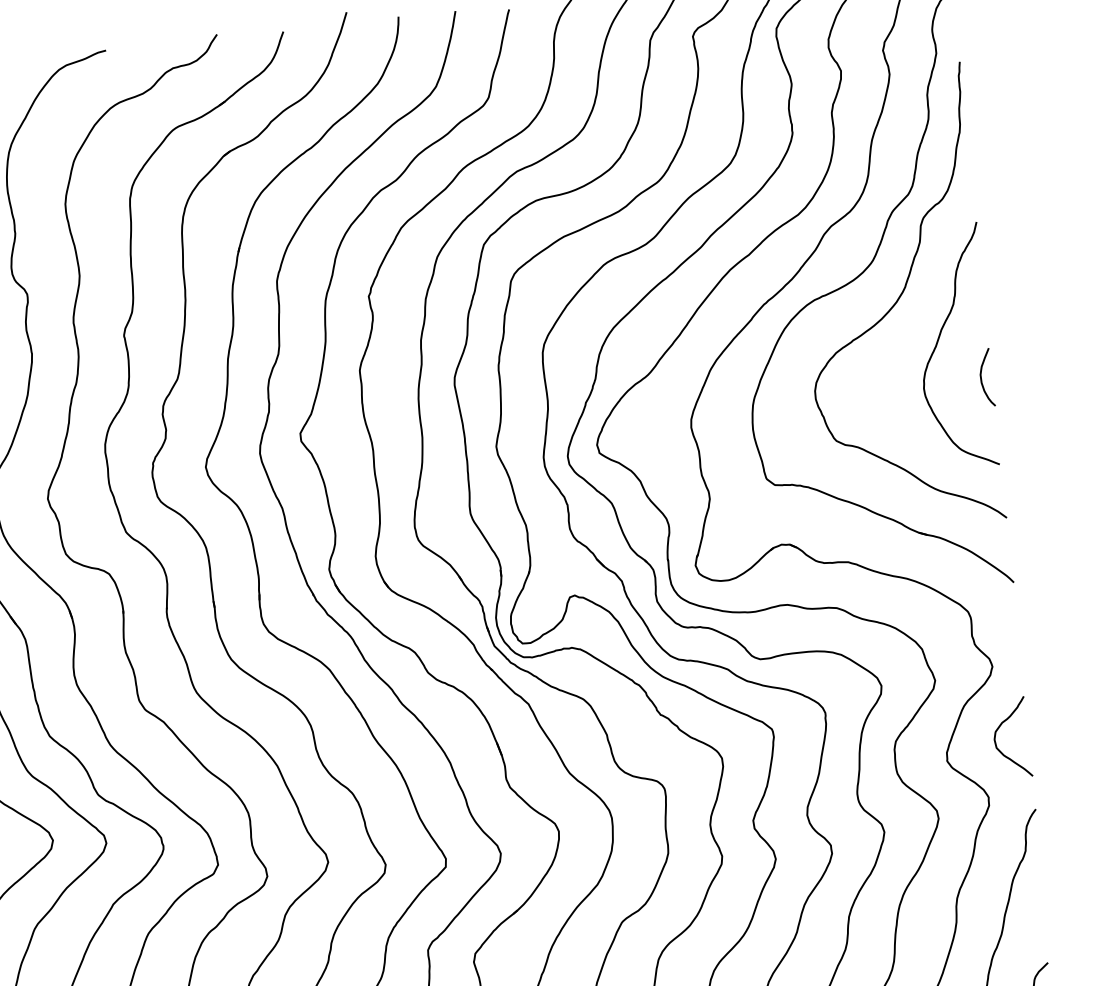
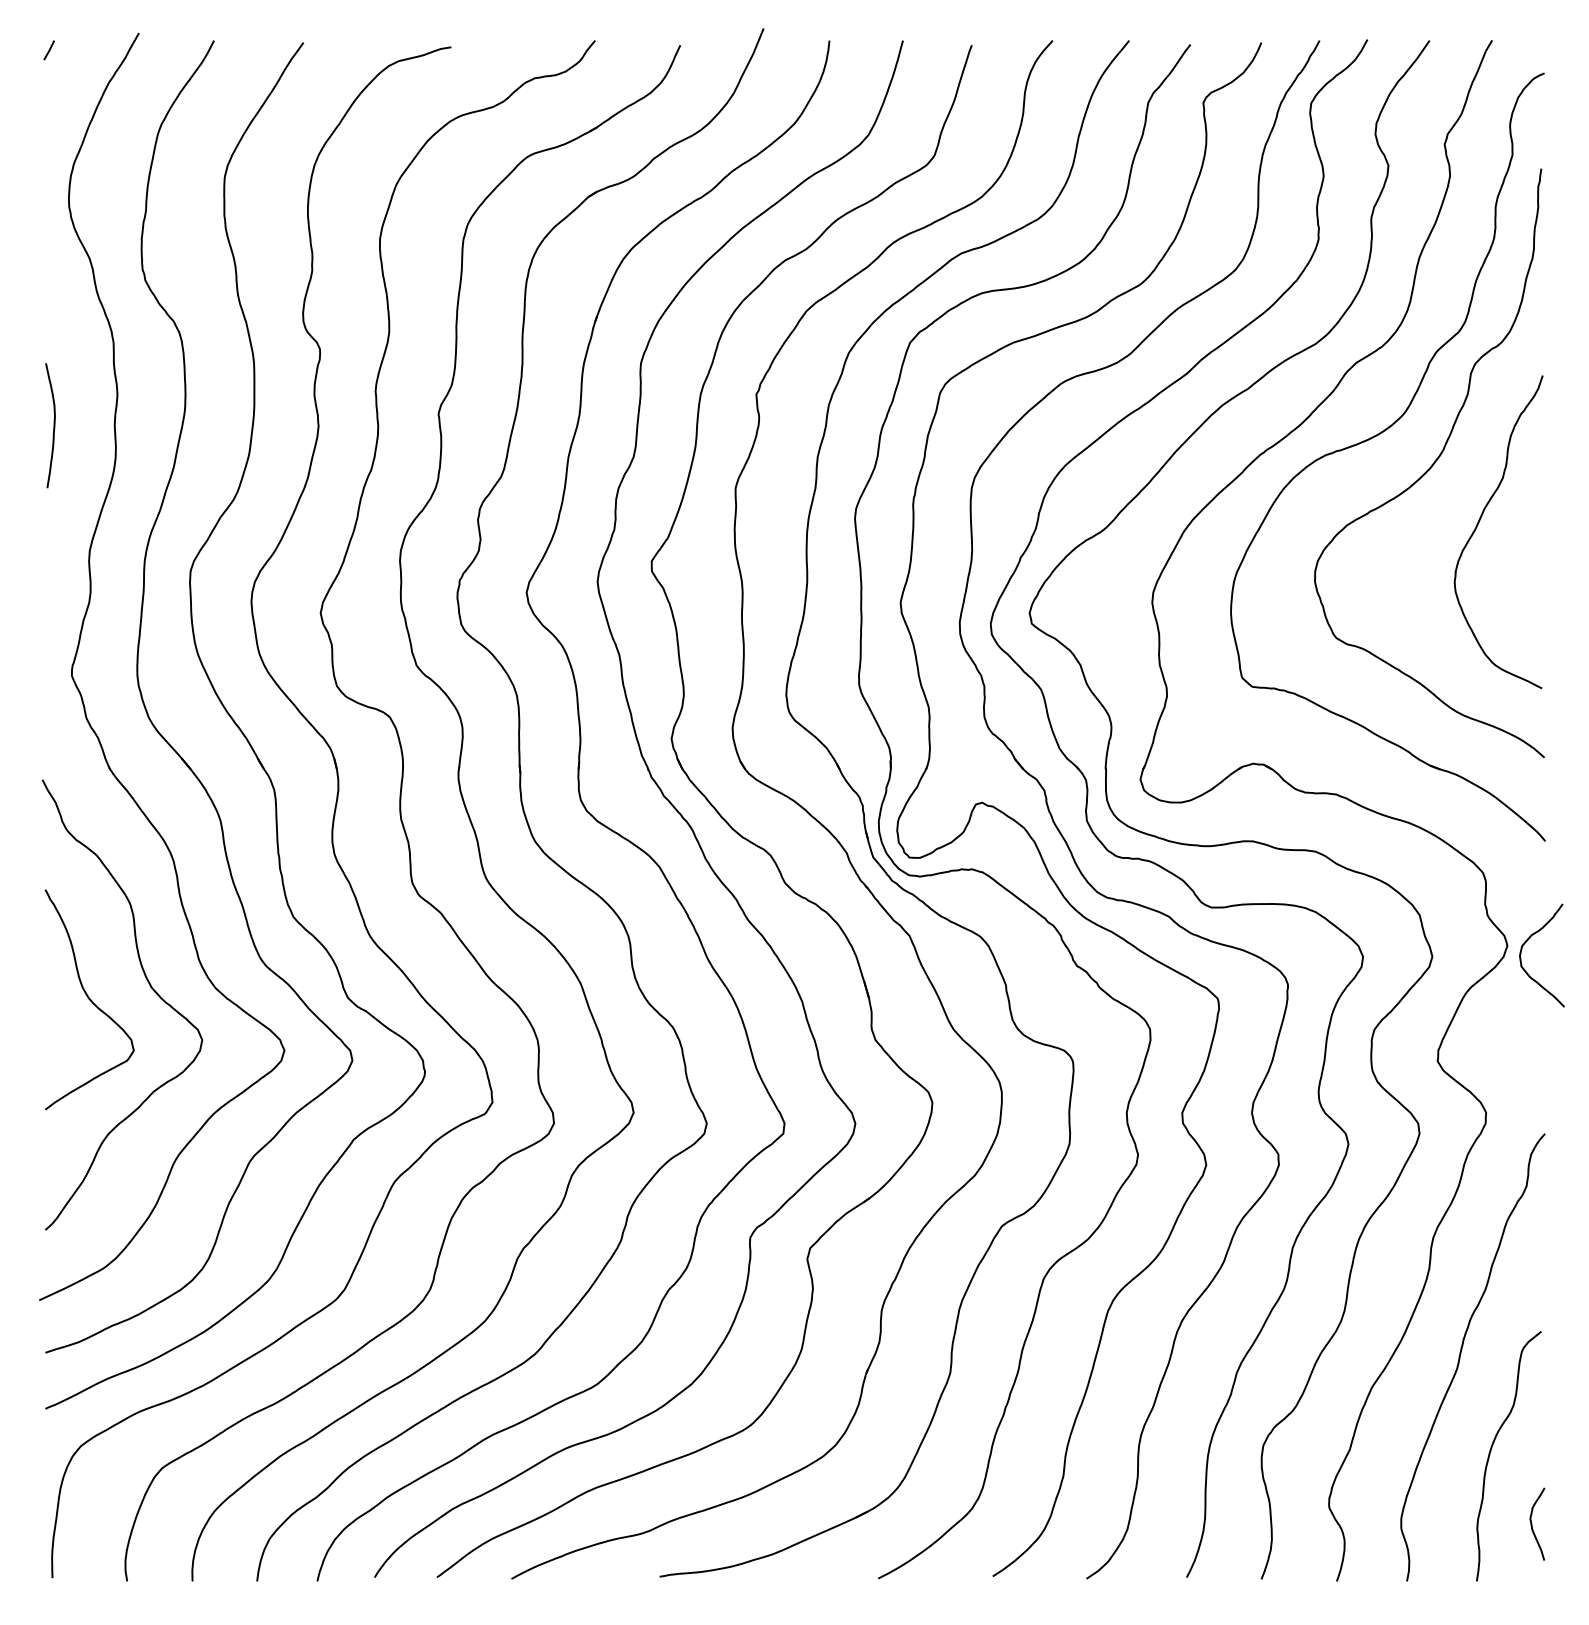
curve: (981, 377) -> (1529, 575), removed
curve: (999, 728) -> (1527, 941), moved

